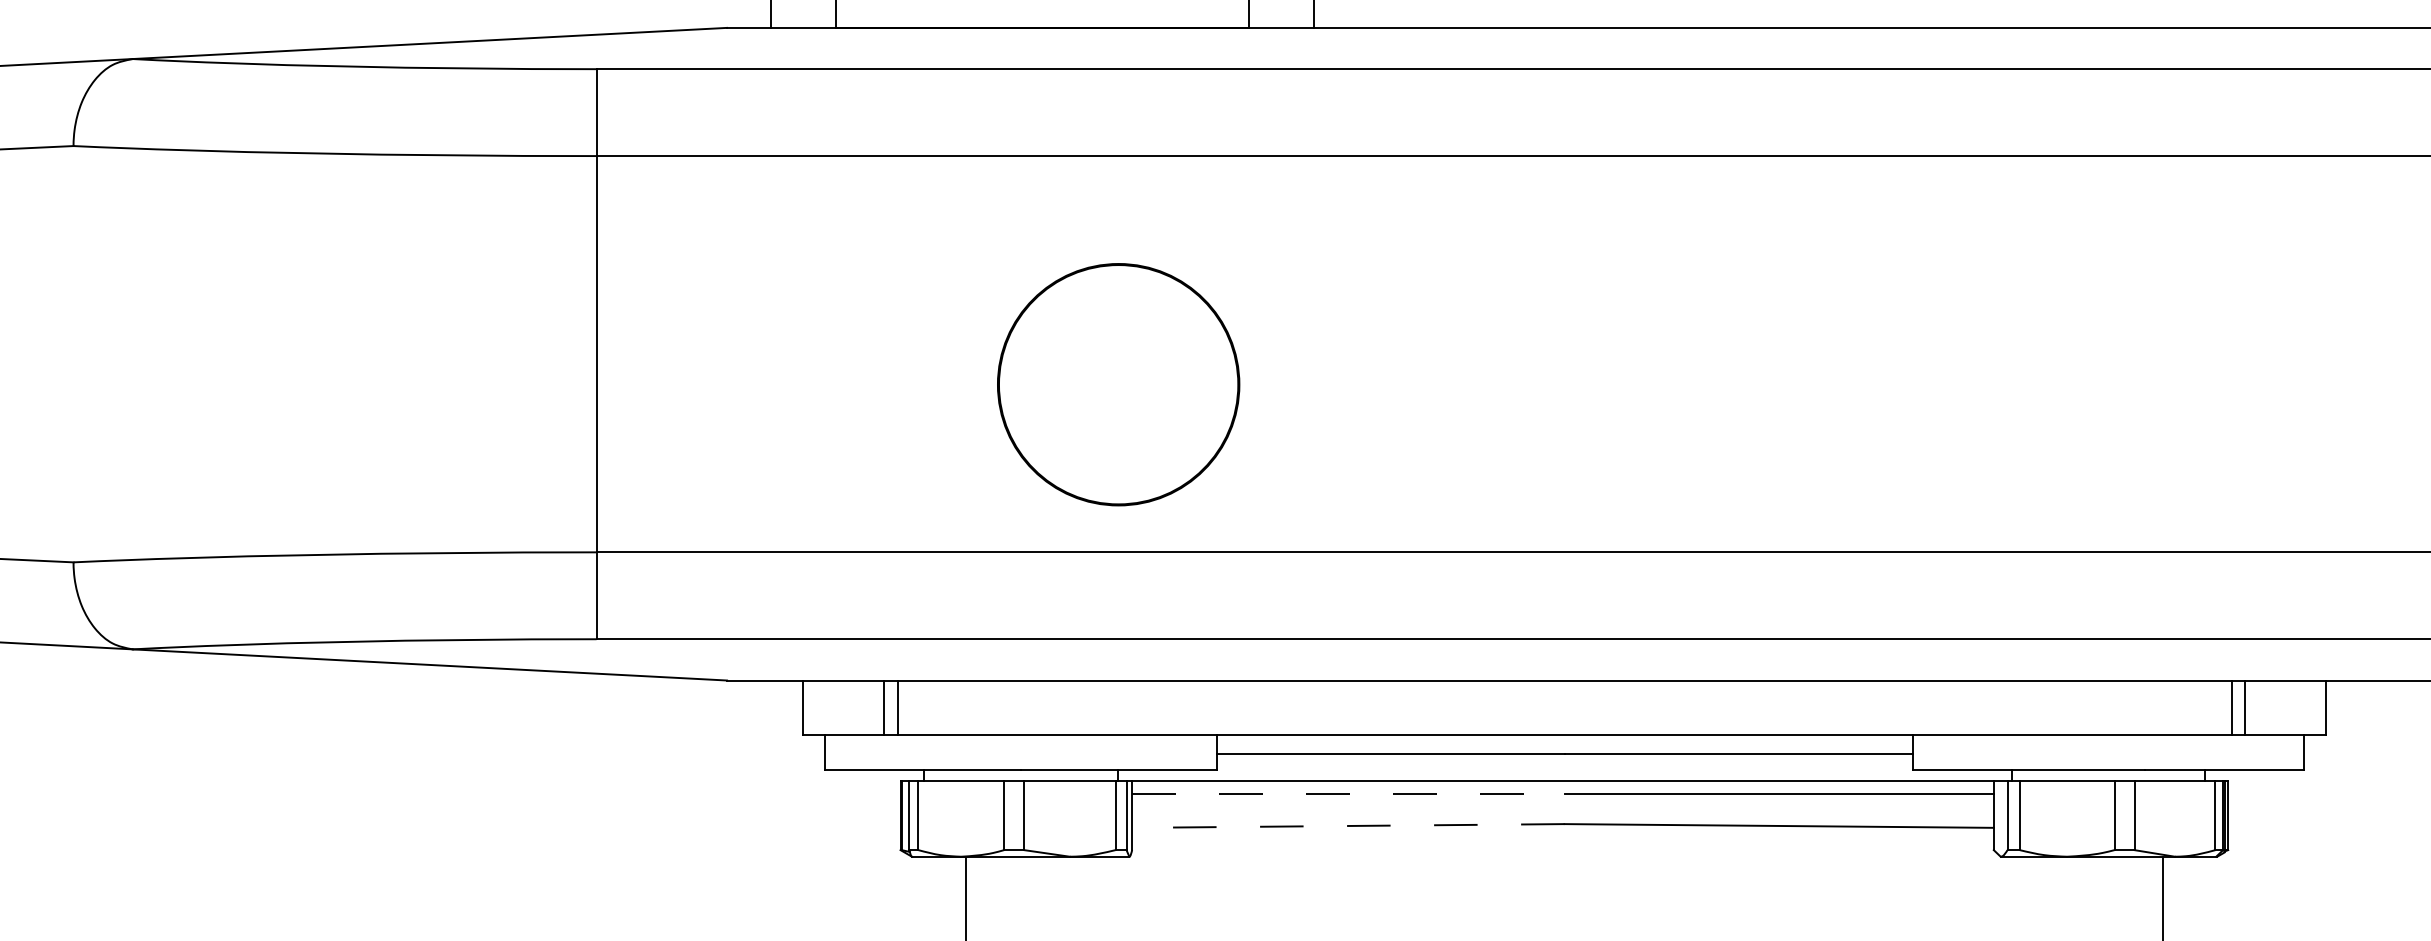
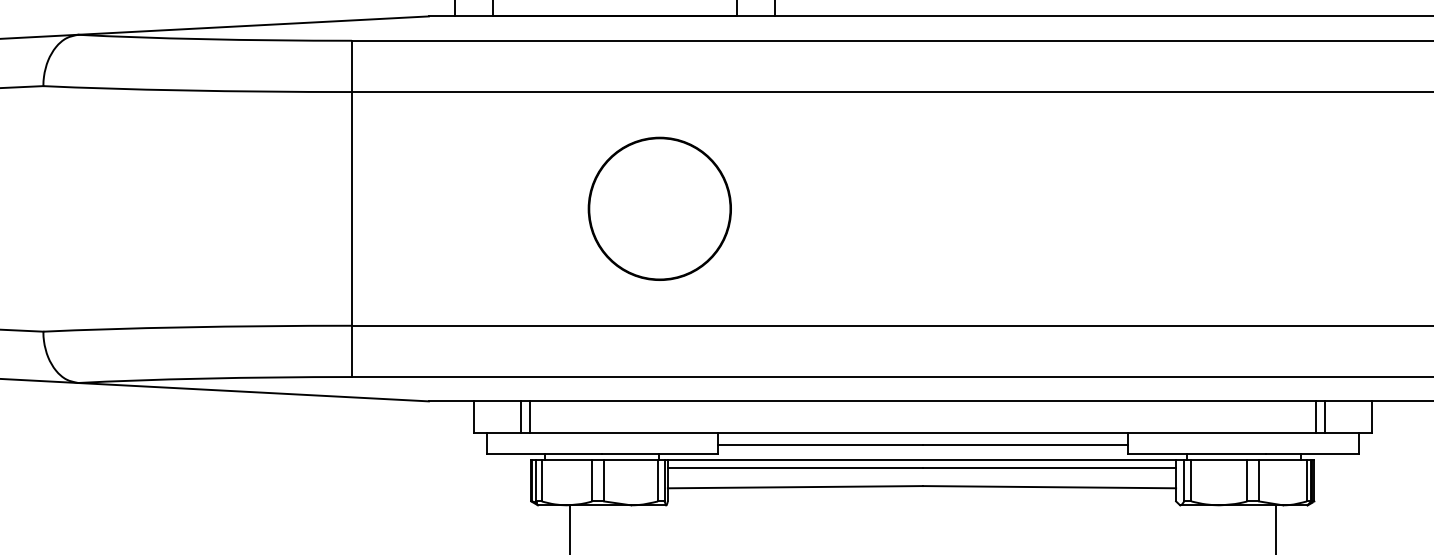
circle: (1118, 384) -> (659, 208), moved
line: (1348, 794) -> (795, 468), dashed -> solid
line: (1348, 826) -> (795, 487), dashed -> solid

